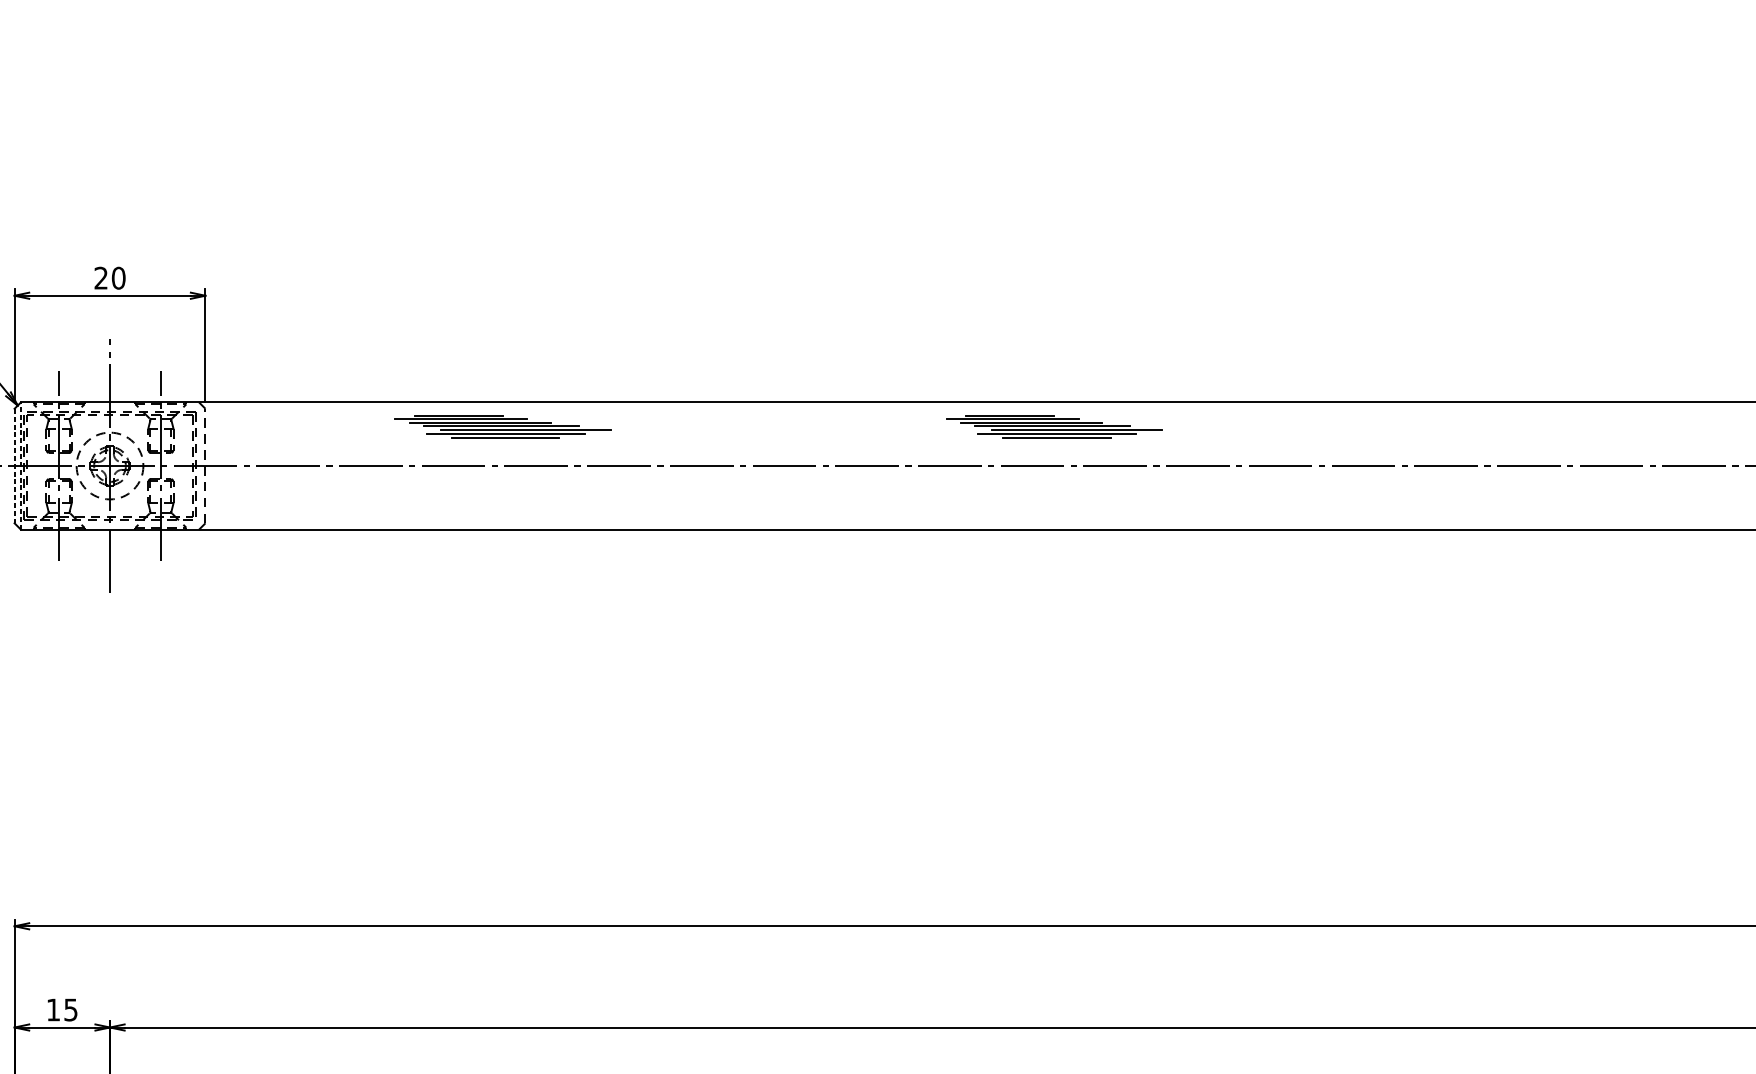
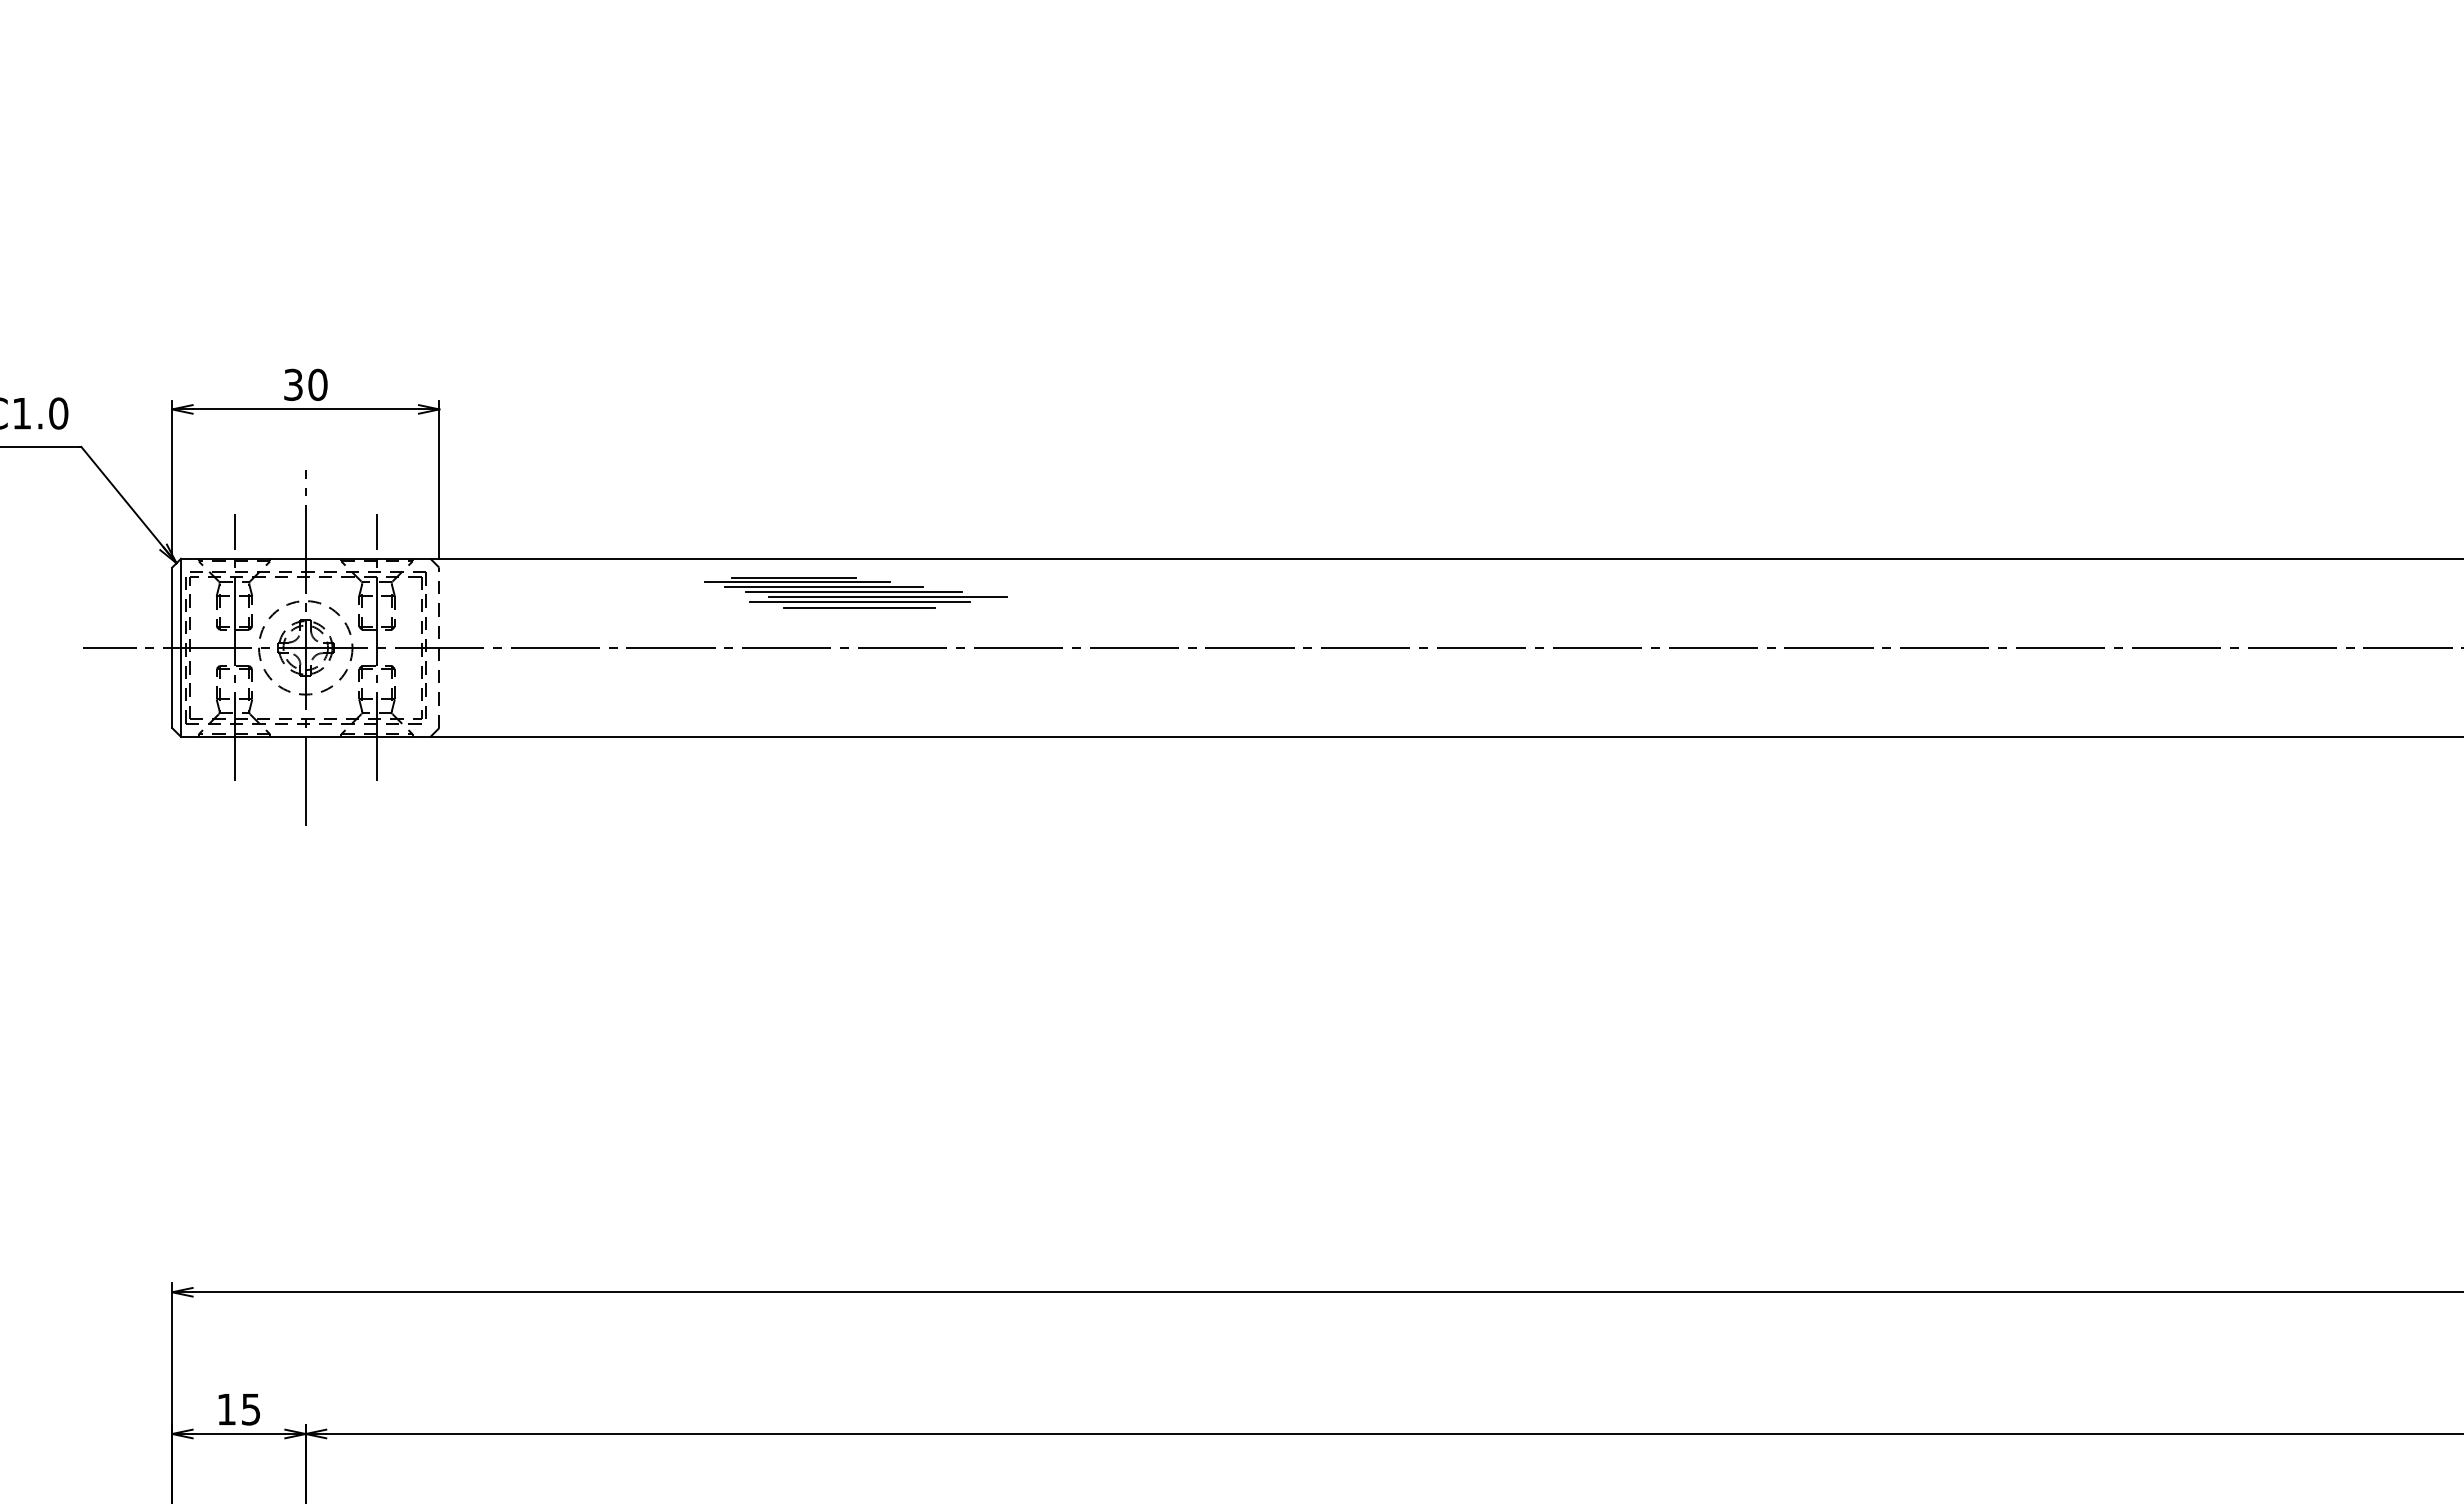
text: (101, 278) -> (293, 385), 20 -> 30
part: (1054, 426) -> (1627, 592), removed
line: (21, 465) -> (181, 647), dashed -> solid
line: (14, 466) -> (172, 648), dashed -> solid

